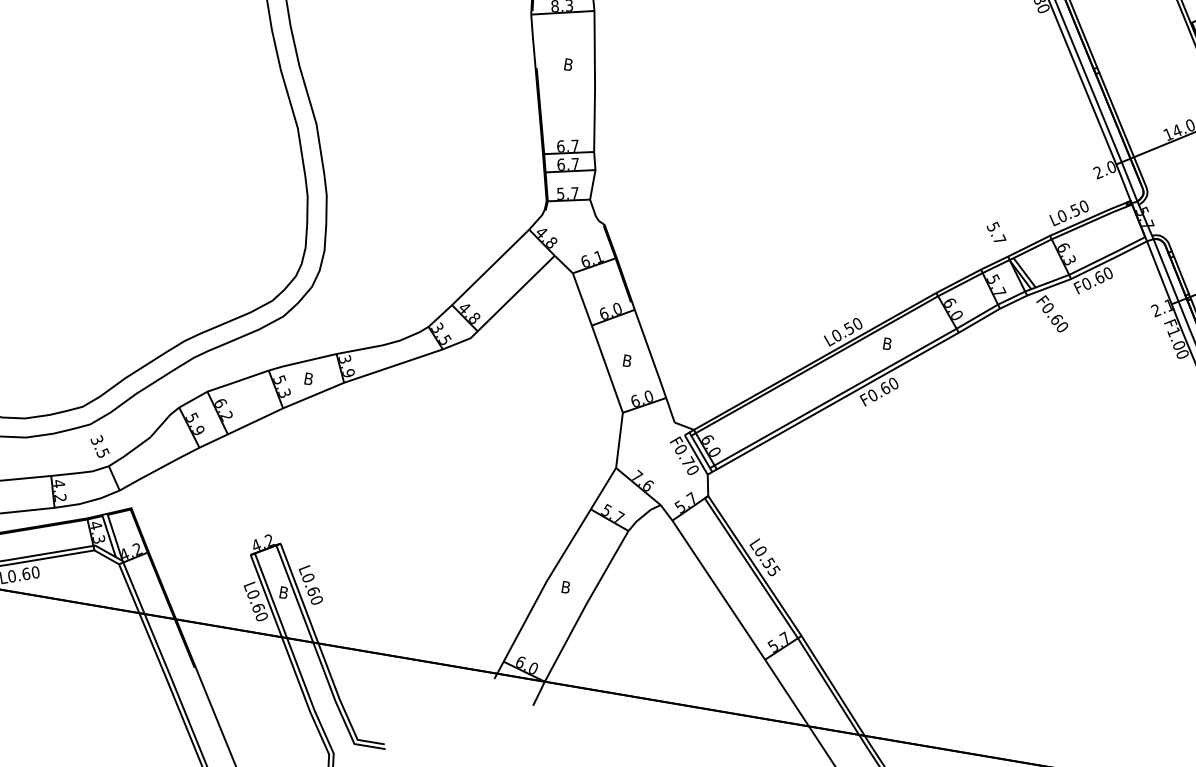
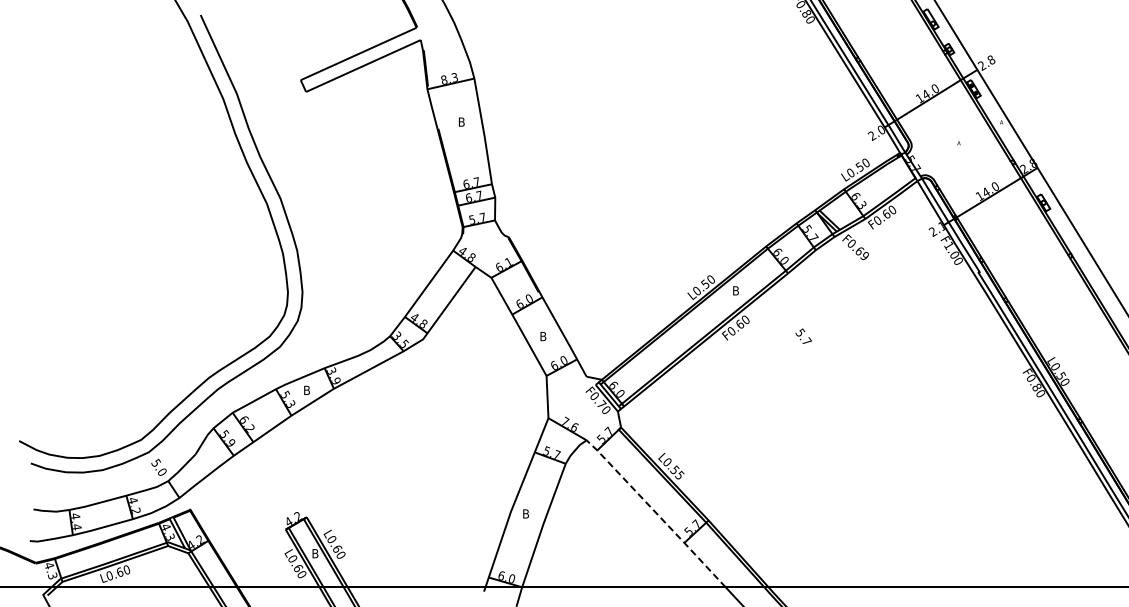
text: (996, 231) -> (803, 335), moved
text: (1060, 327) -> (863, 256), F0.60 -> F0.69
text: (101, 446) -> (160, 467), 3.5 -> 5.0
line: (735, 615) -> (656, 513), solid -> dashed

